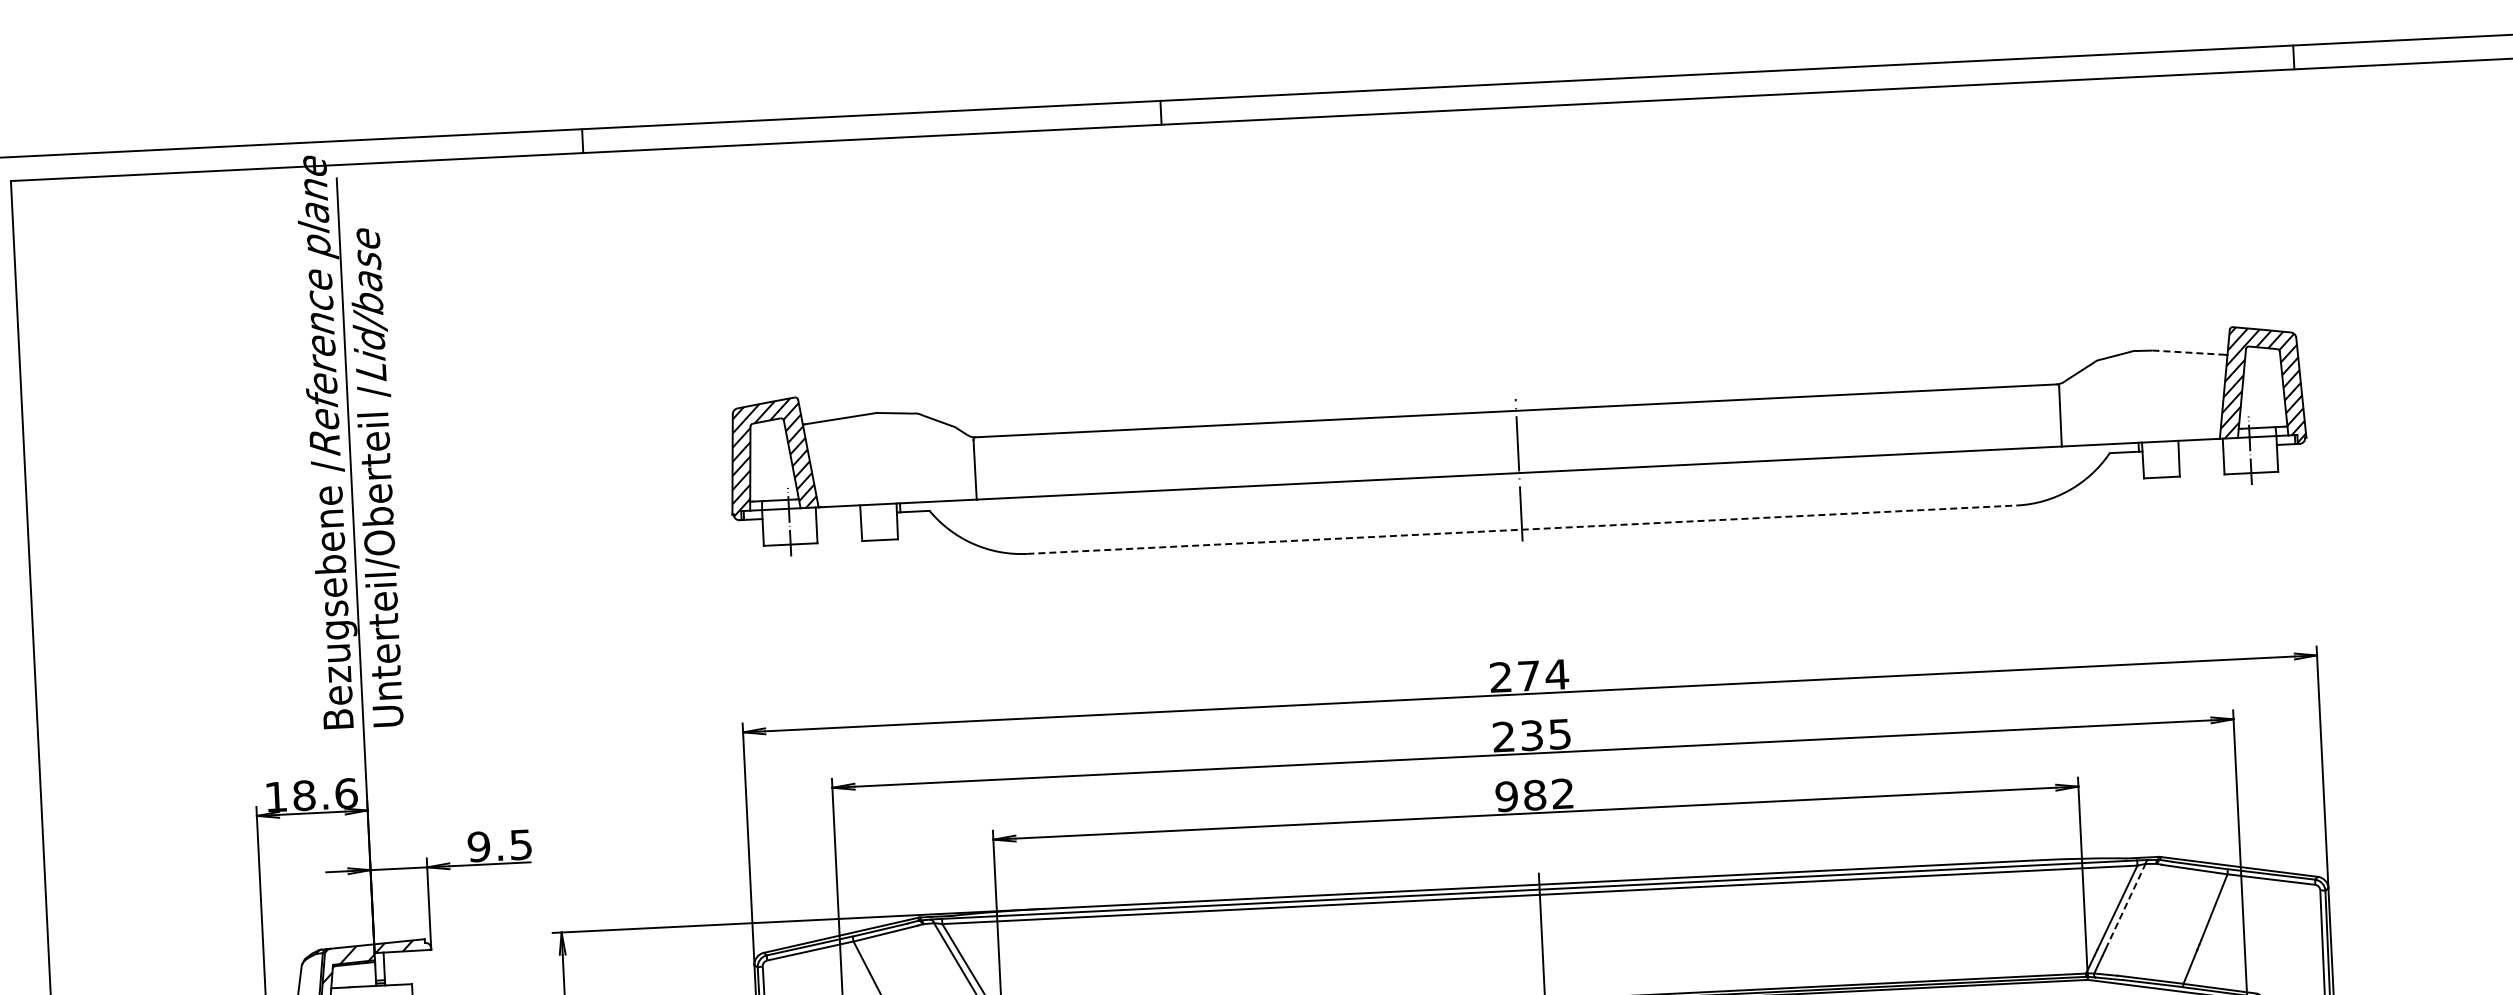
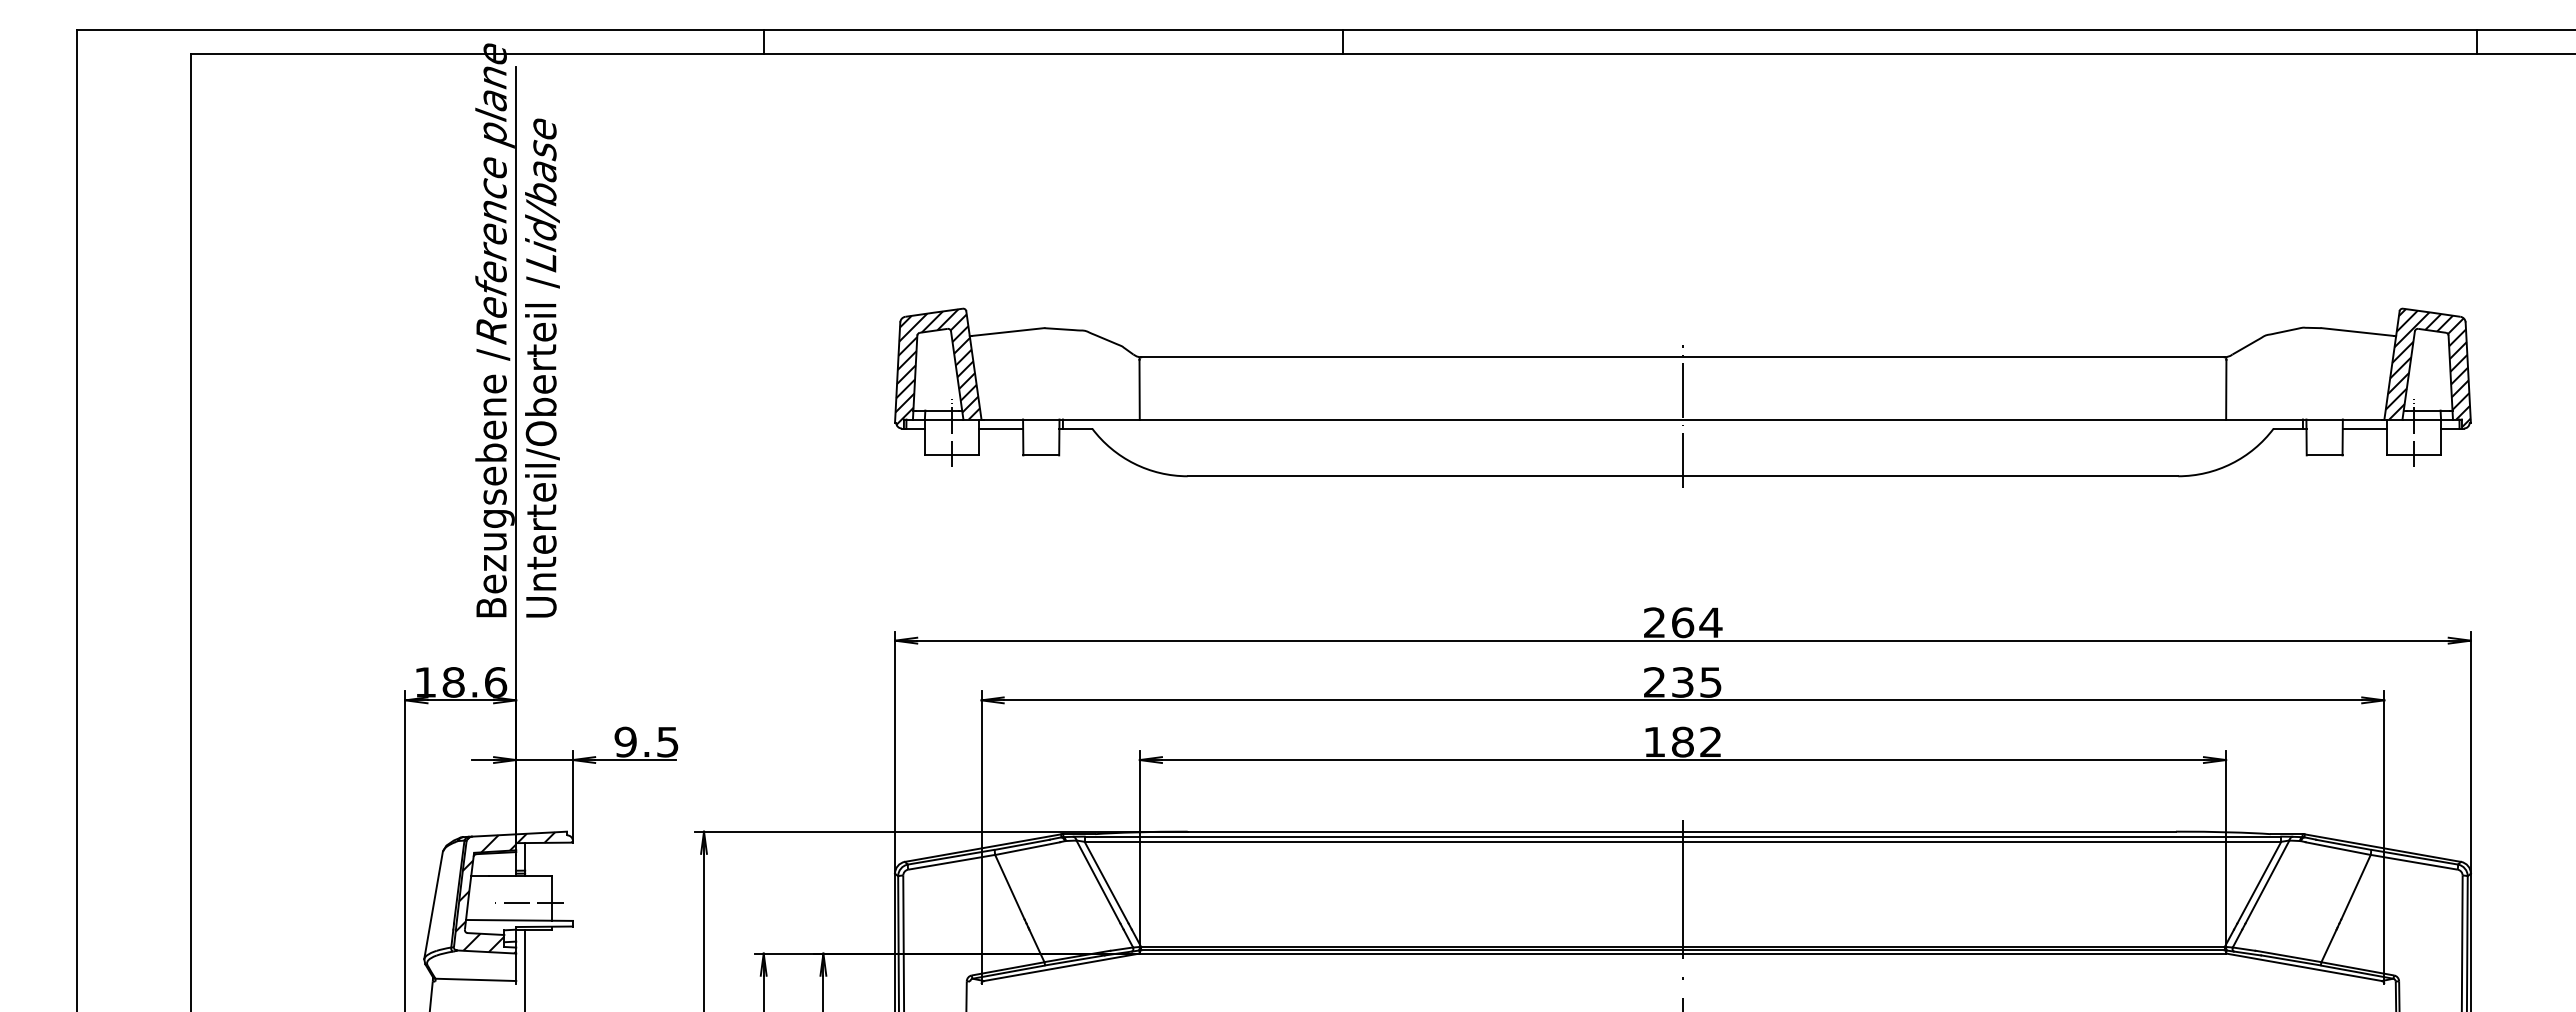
line: (2188, 353) -> (2357, 332), dashed -> solid
line: (2200, 448) -> (2364, 428), added
line: (838, 515) -> (1000, 428), added
line: (1522, 529) -> (1683, 476), dashed -> solid
text: (1529, 675) -> (1683, 622), 274 -> 264
text: (1506, 796) -> (1654, 741), 982 -> 182
line: (2125, 905) -> (2267, 881), dashed -> solid

